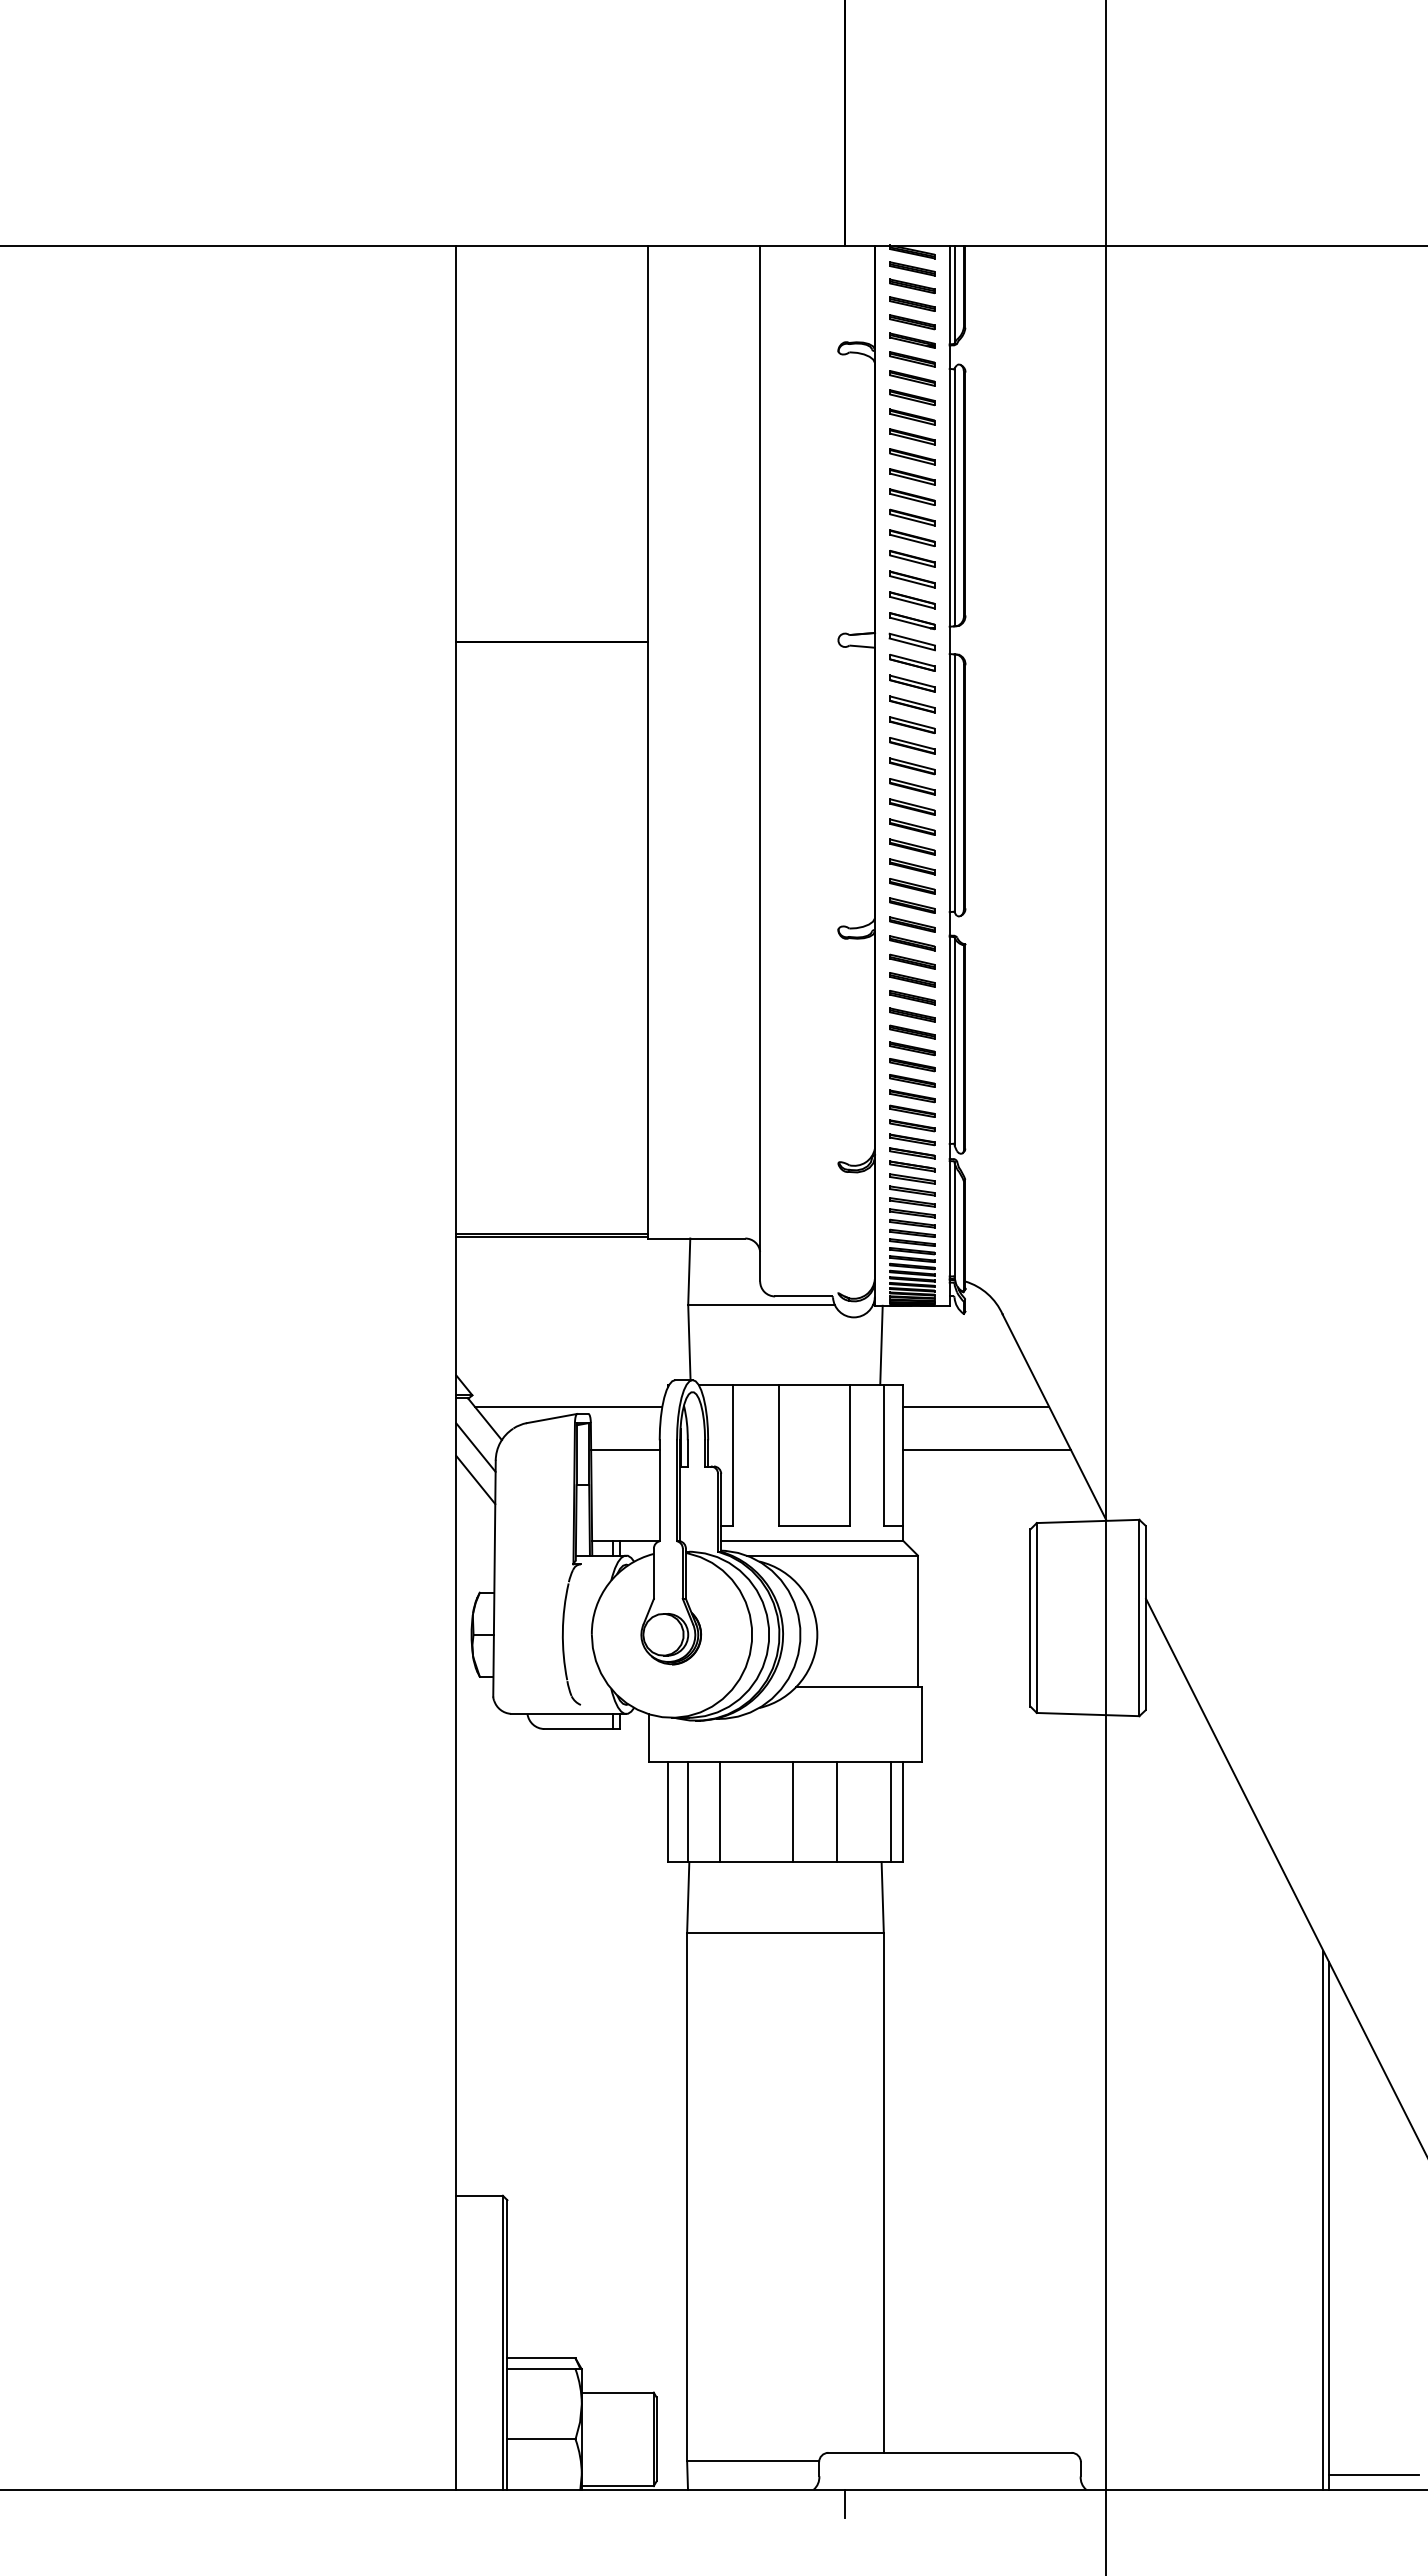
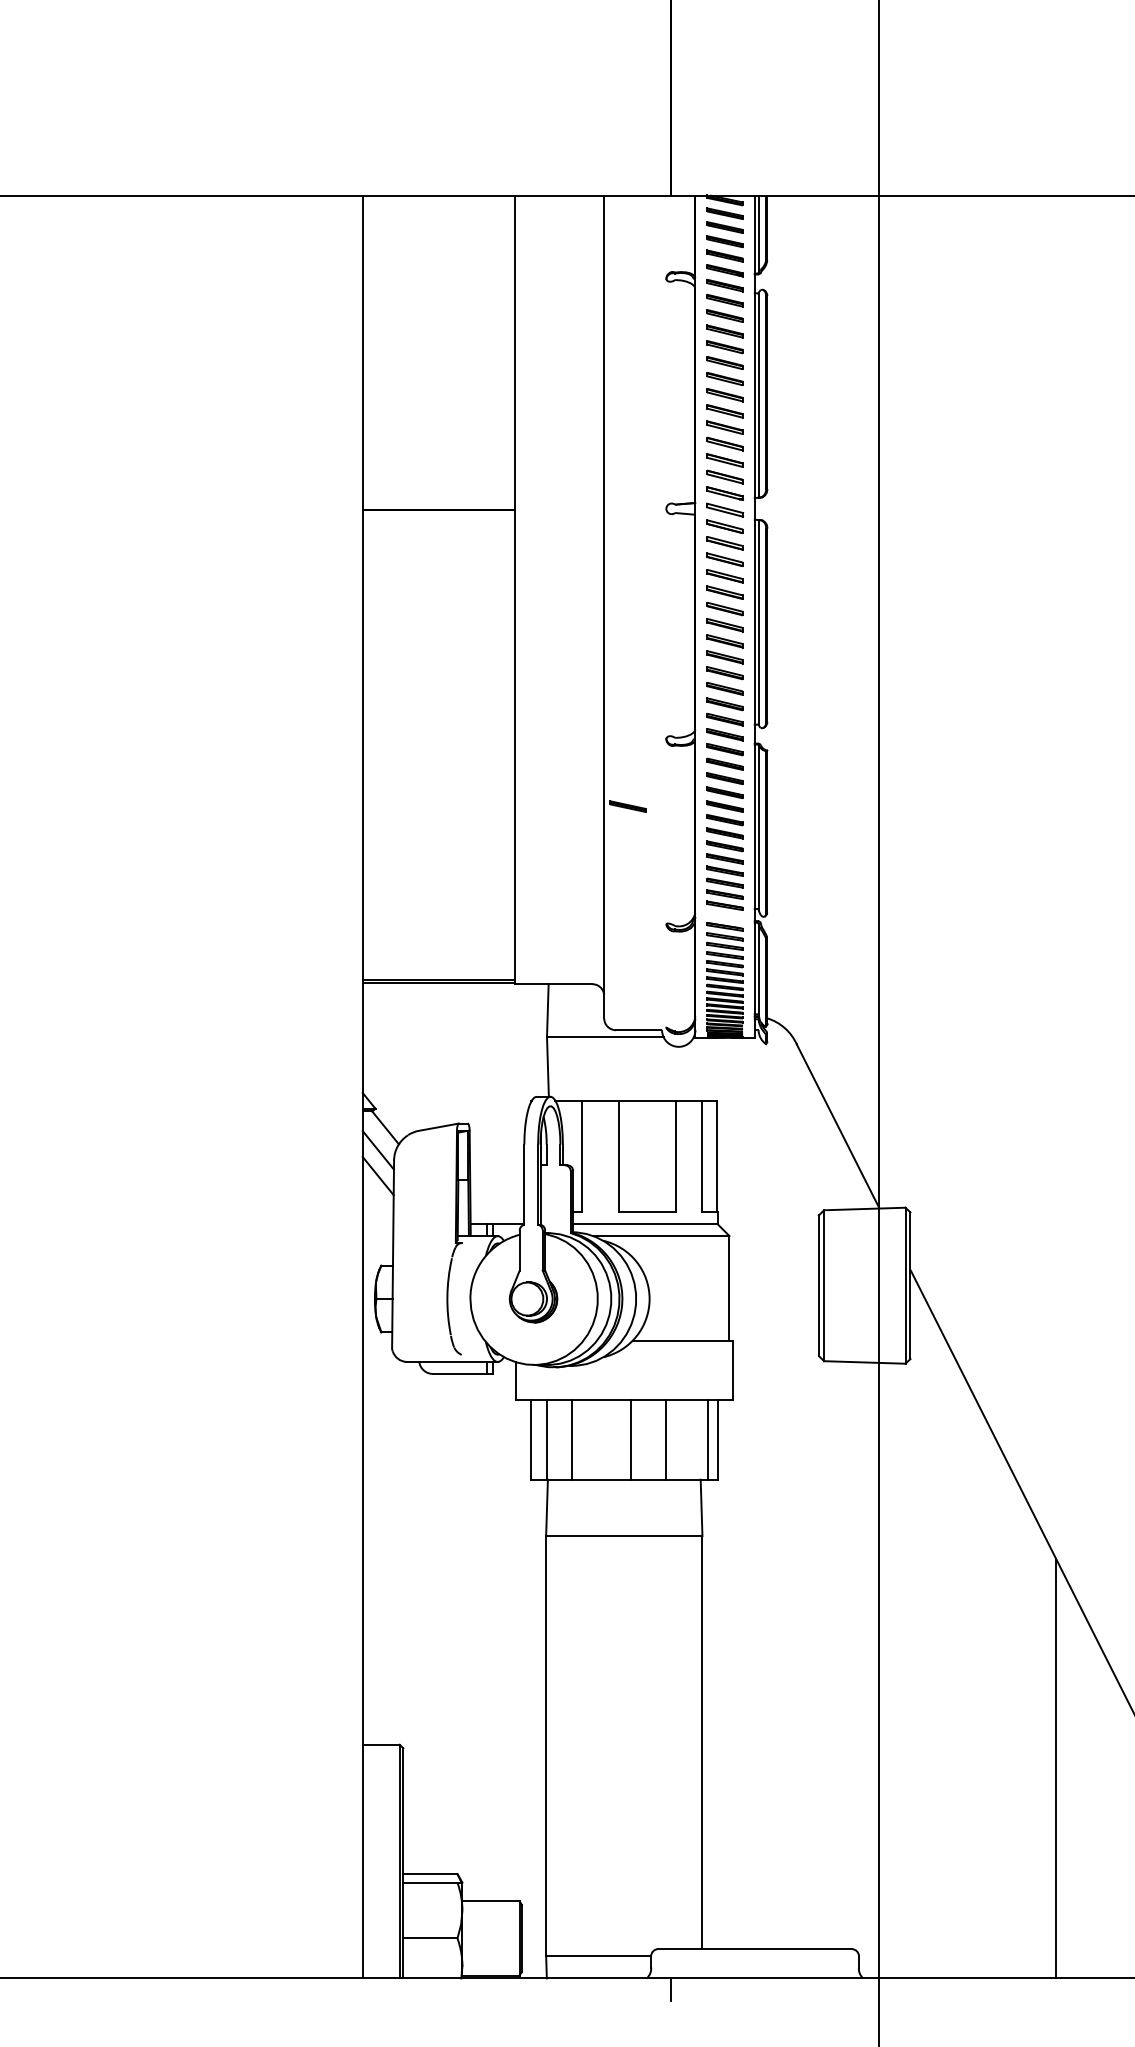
part: (790, 1014) -> (628, 806), added
part: (912, 1153) -> (725, 916), removed
line: (881, 1344) -> (700, 1068), removed
line: (568, 1406) -> (451, 1117), removed
line: (975, 1406) -> (775, 1117), removed
line: (625, 1449) -> (497, 1151), removed
line: (986, 1449) -> (784, 1151), removed
line: (1323, 2219) -> (1051, 1763), removed
line: (1373, 2475) -> (1091, 1967), removed

